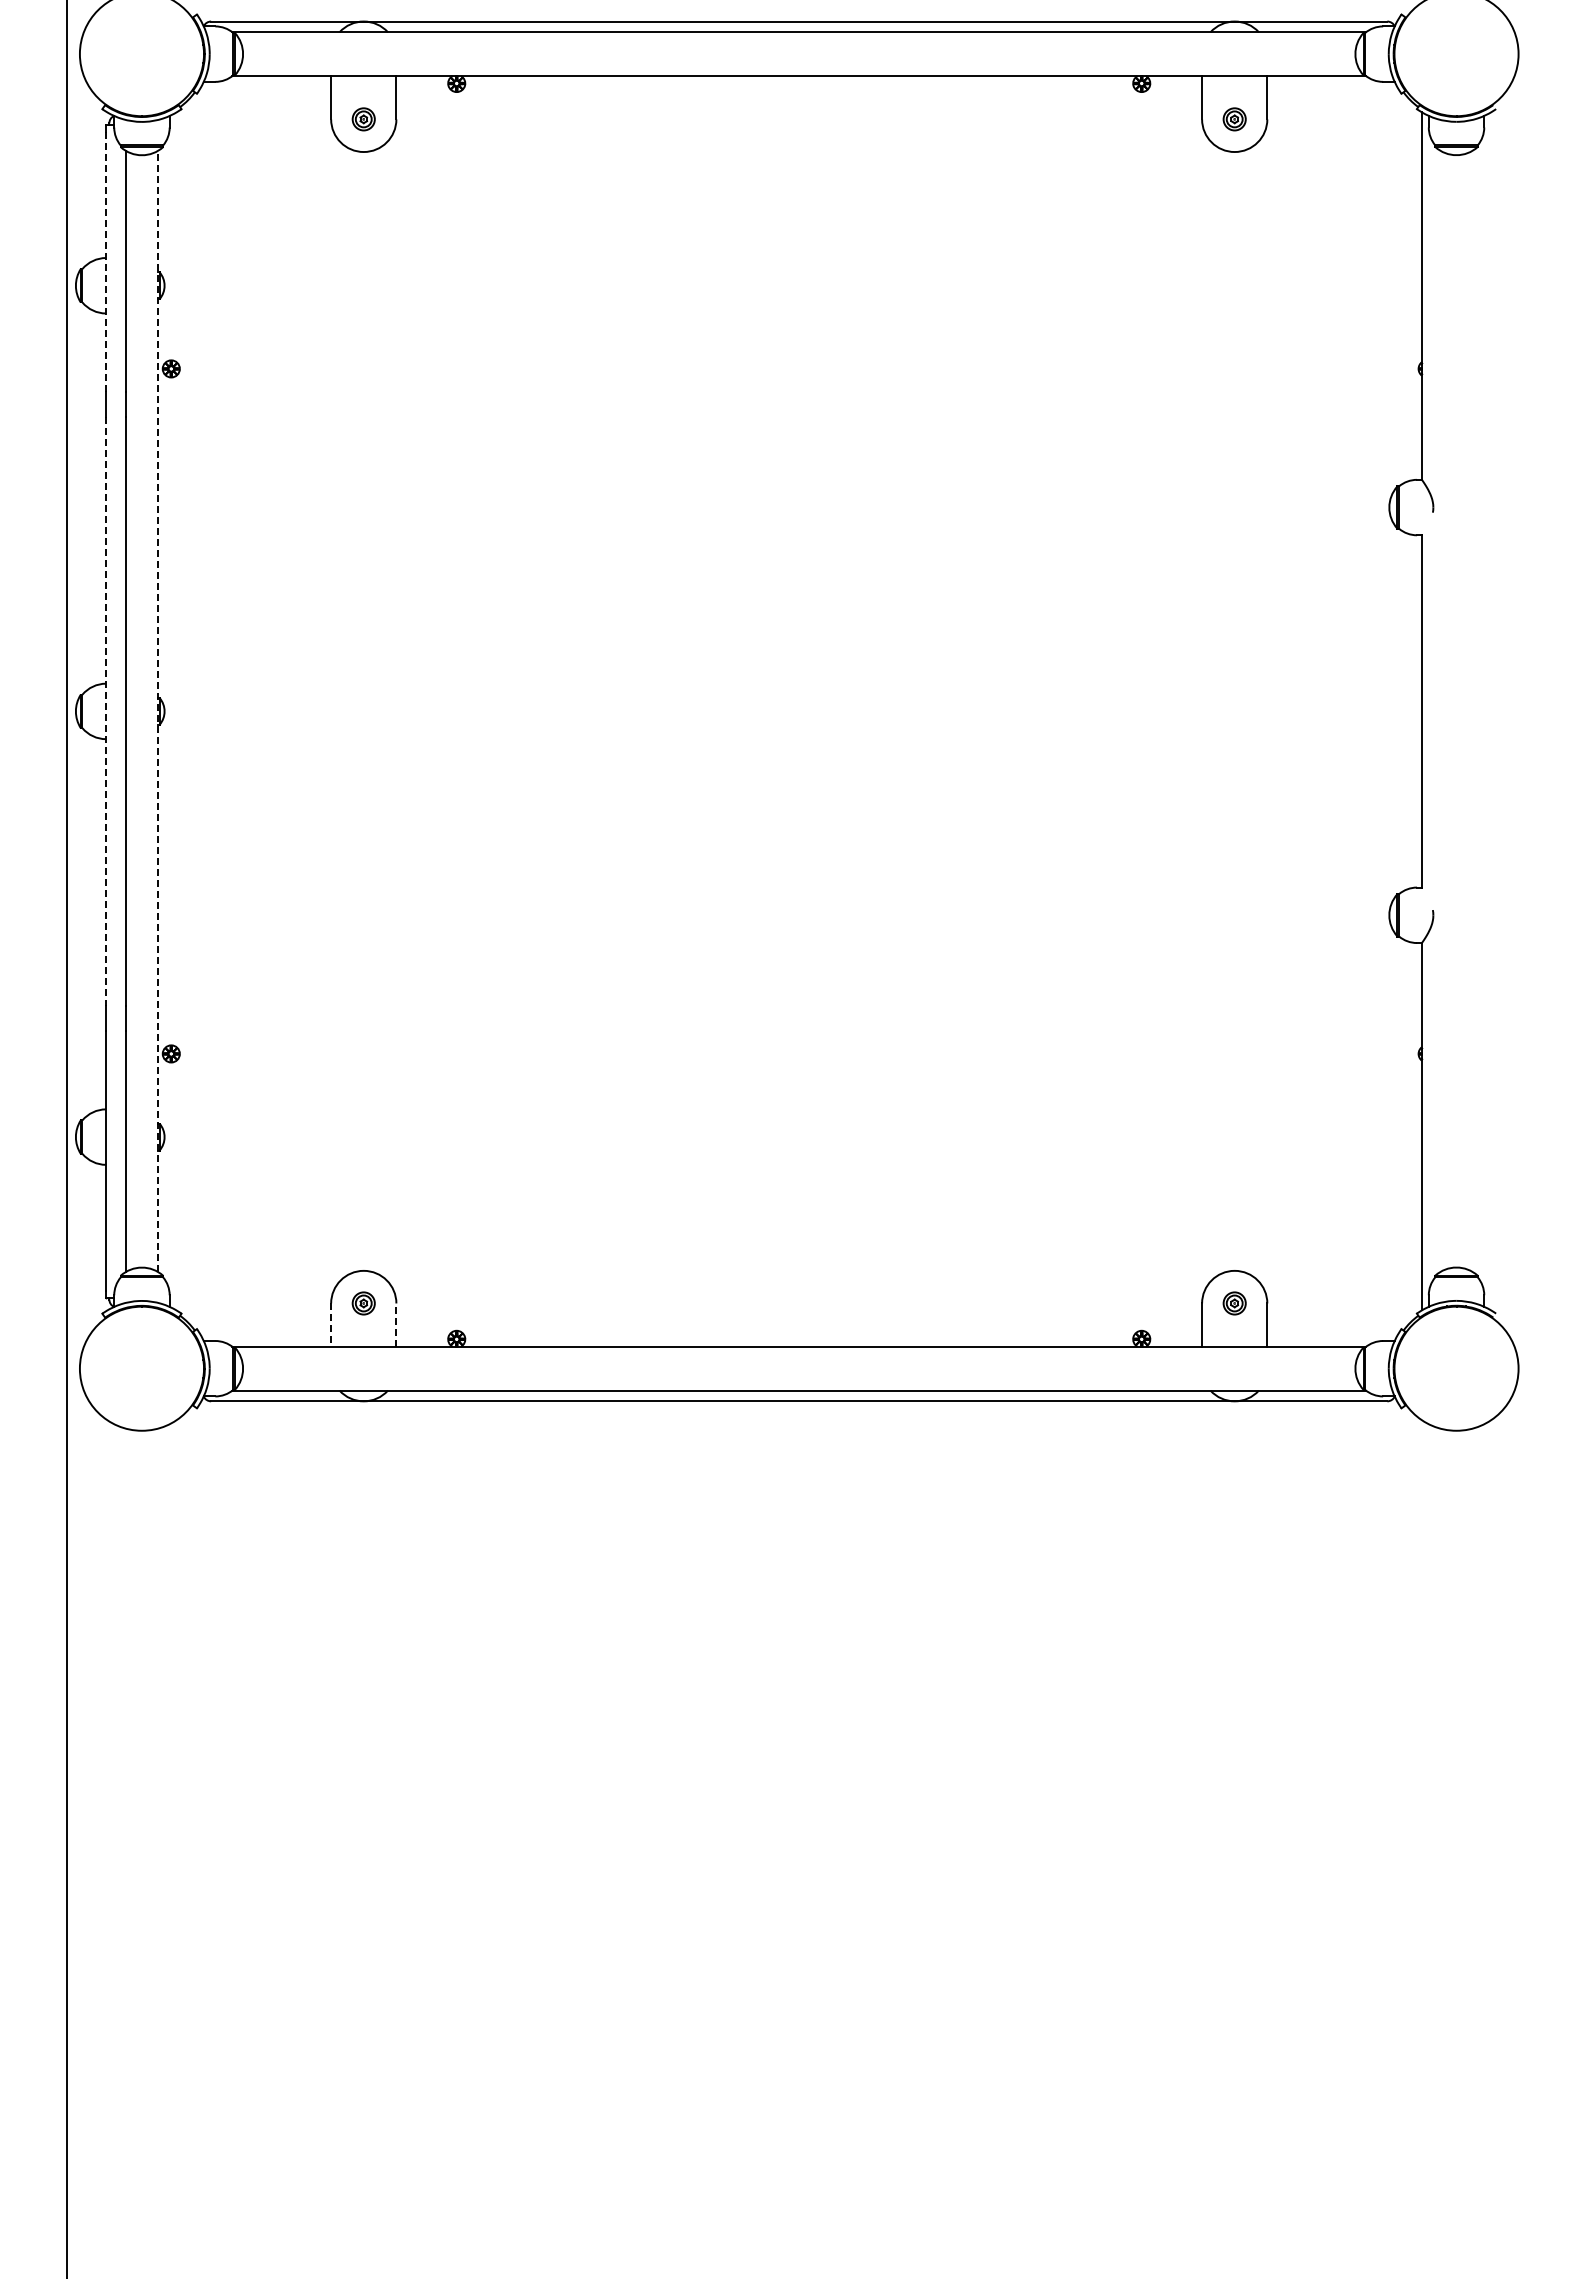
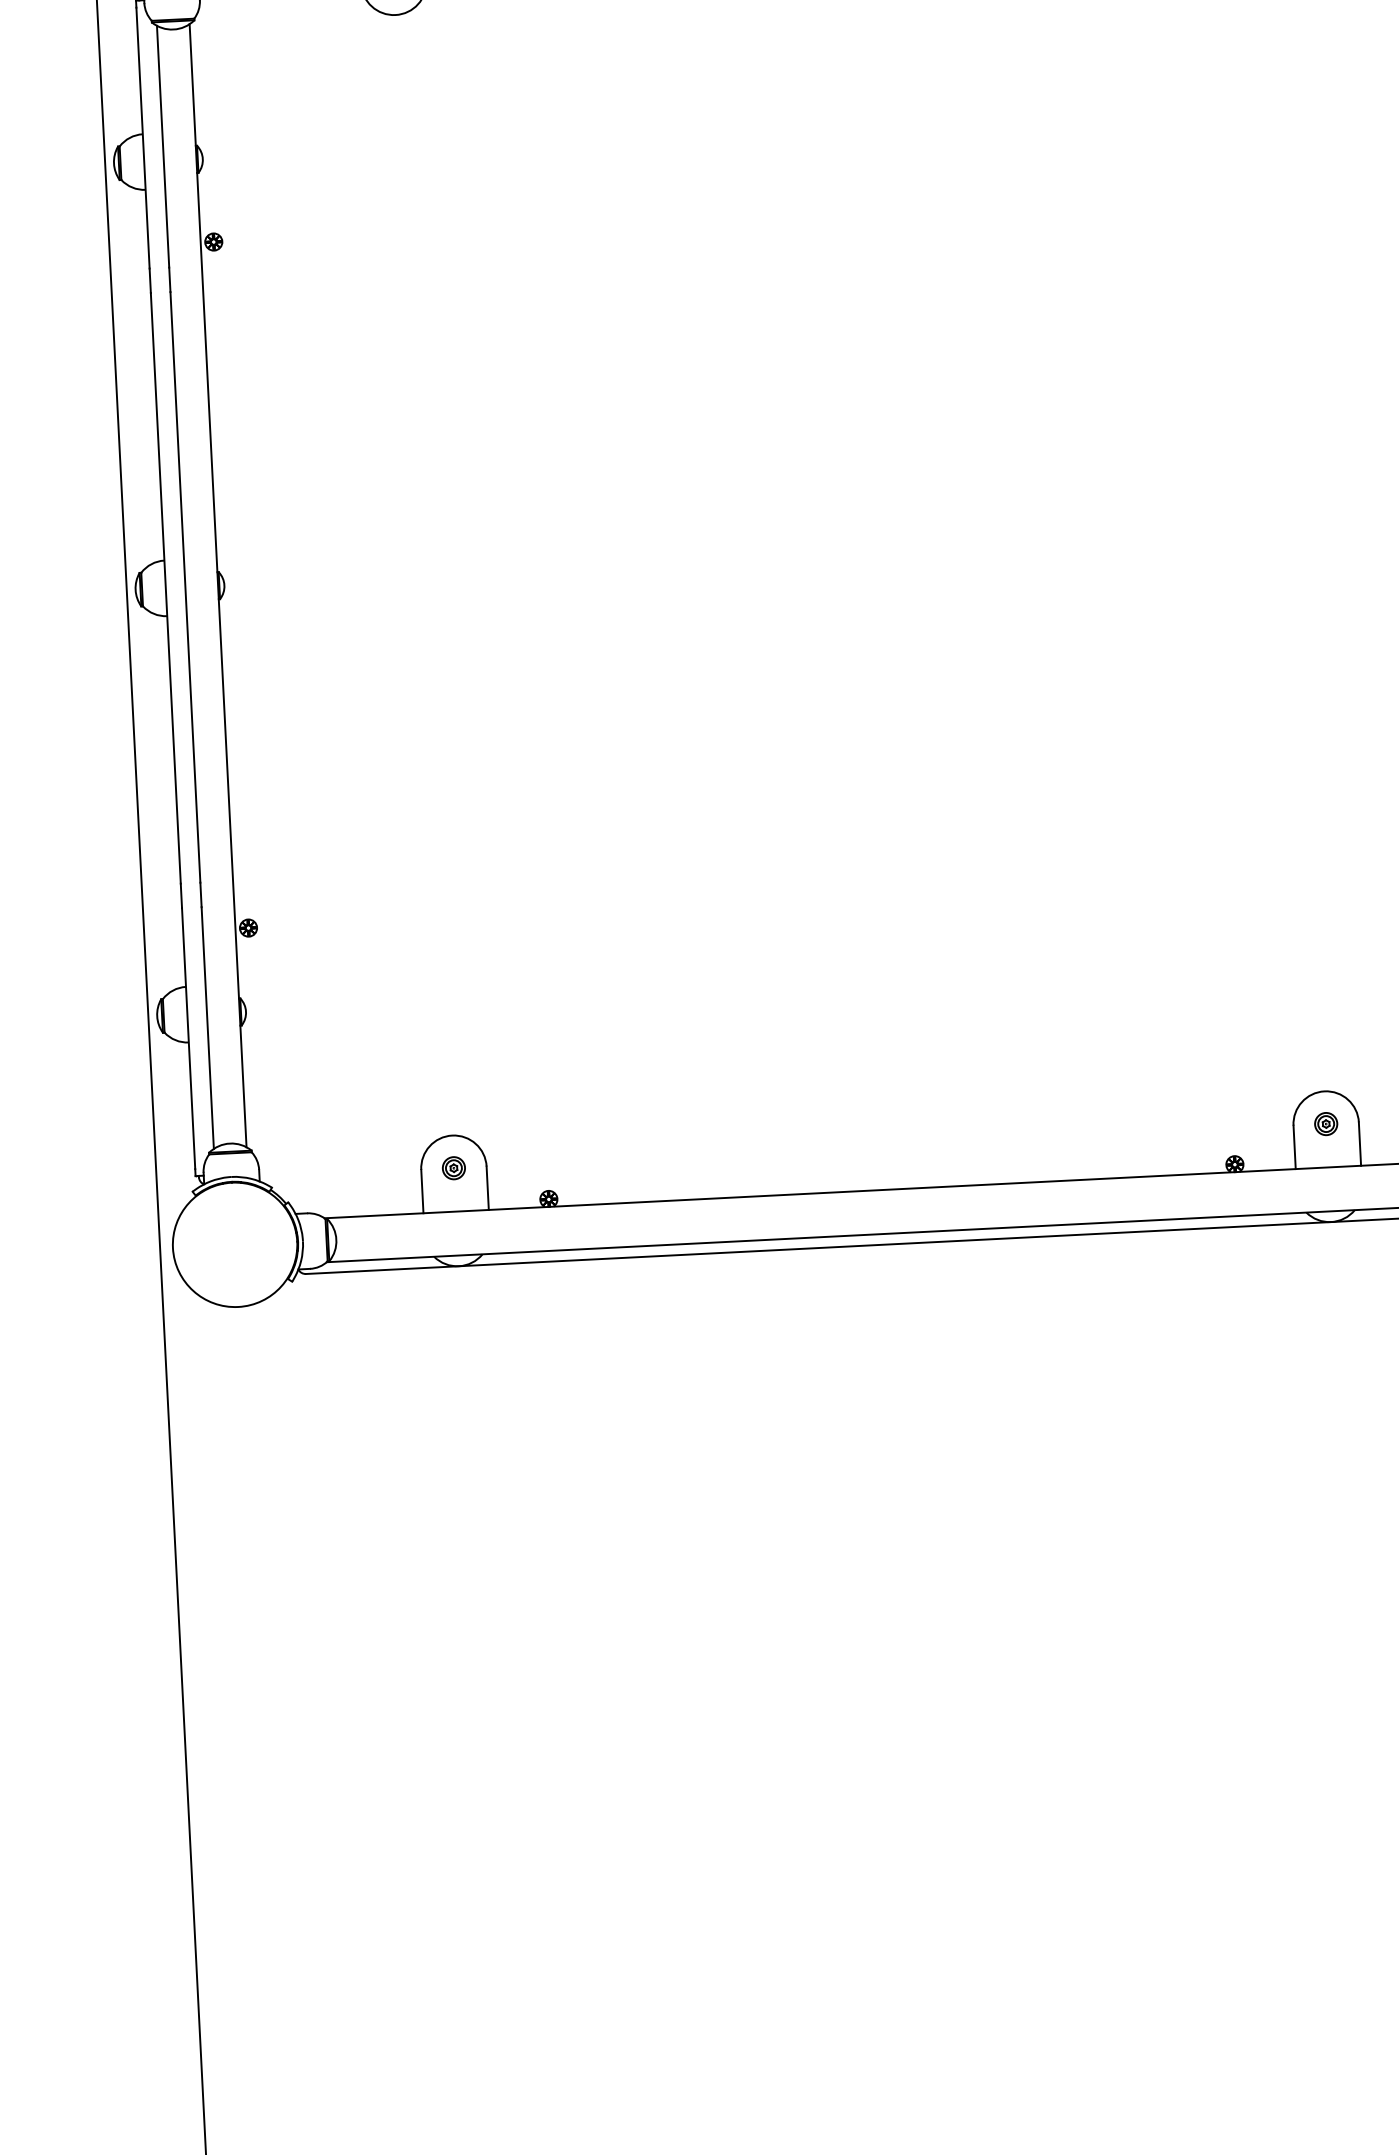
line: (106, 261) -> (143, 137), dashed -> solid
line: (106, 711) -> (166, 588), dashed -> solid
line: (158, 711) -> (218, 585), dashed -> solid
line: (331, 1325) -> (422, 1191), dashed -> solid
line: (396, 1325) -> (487, 1188), dashed -> solid

